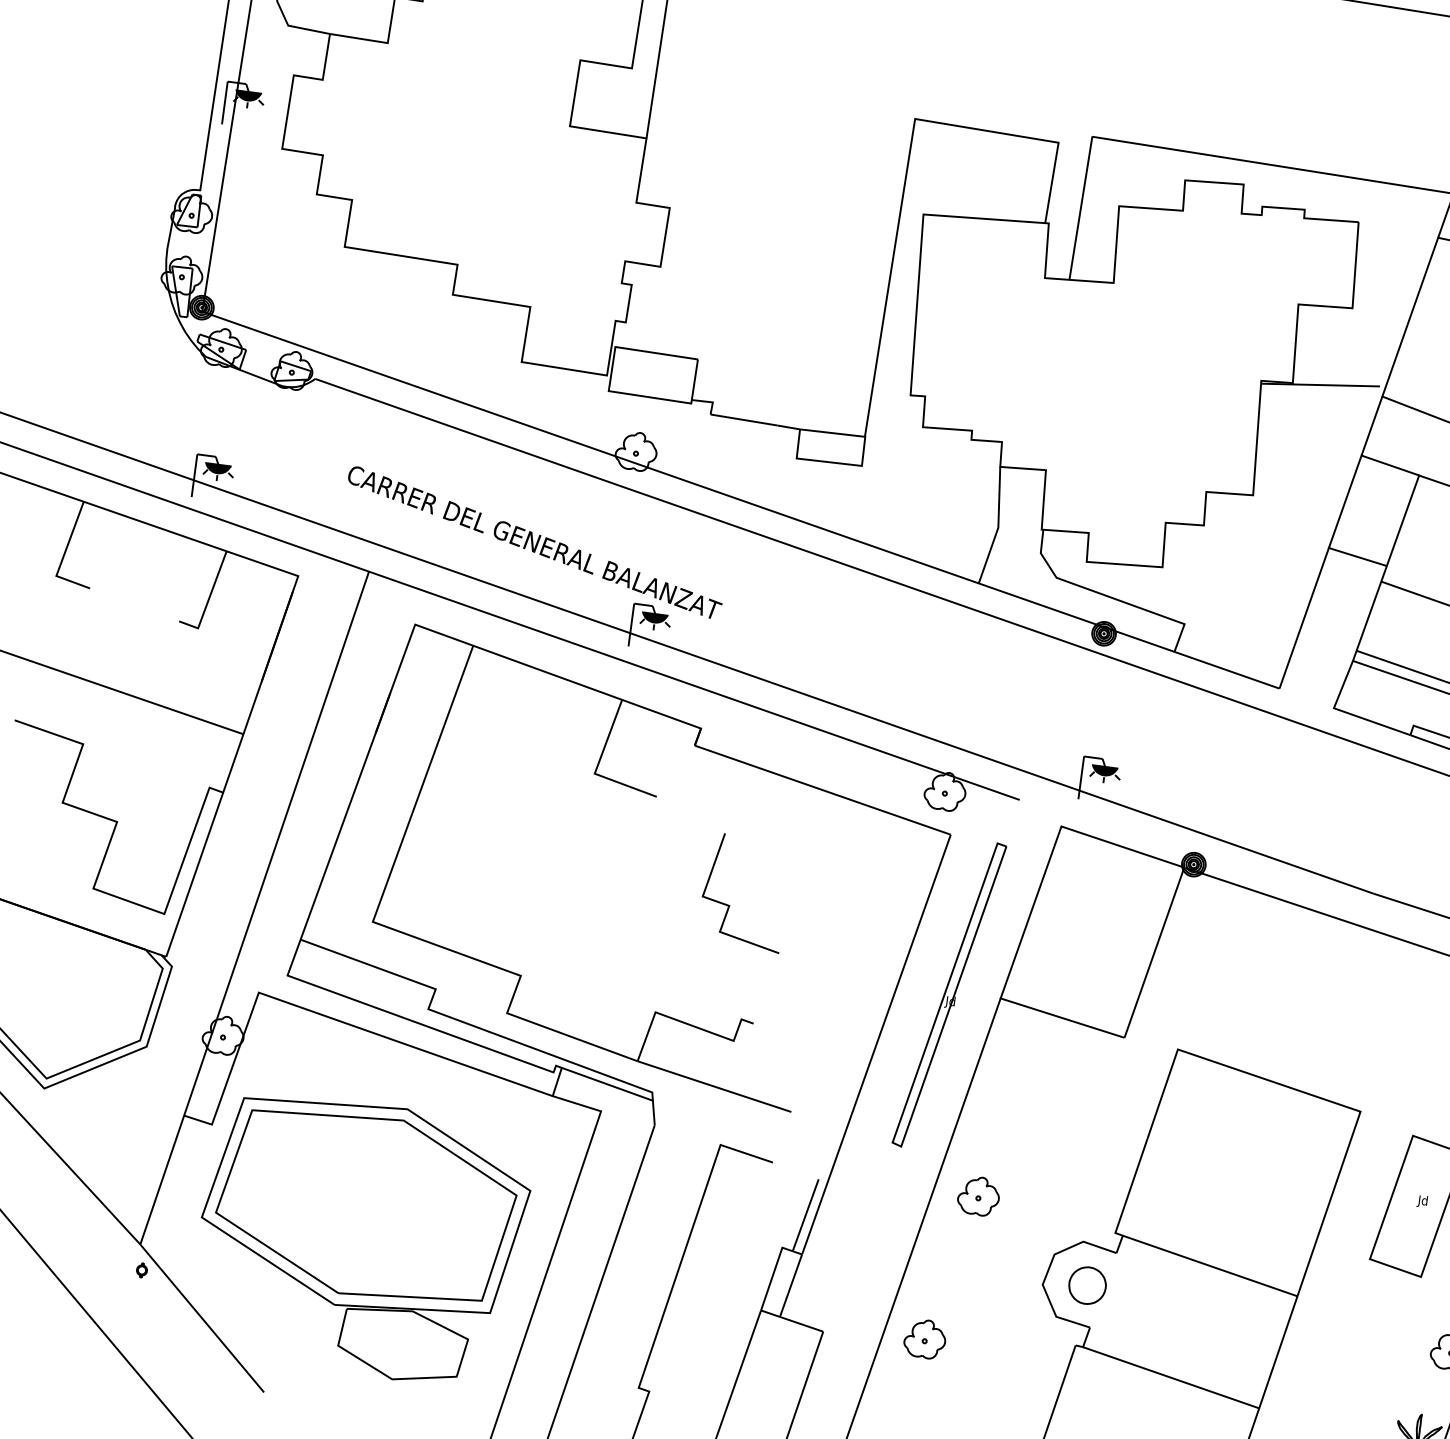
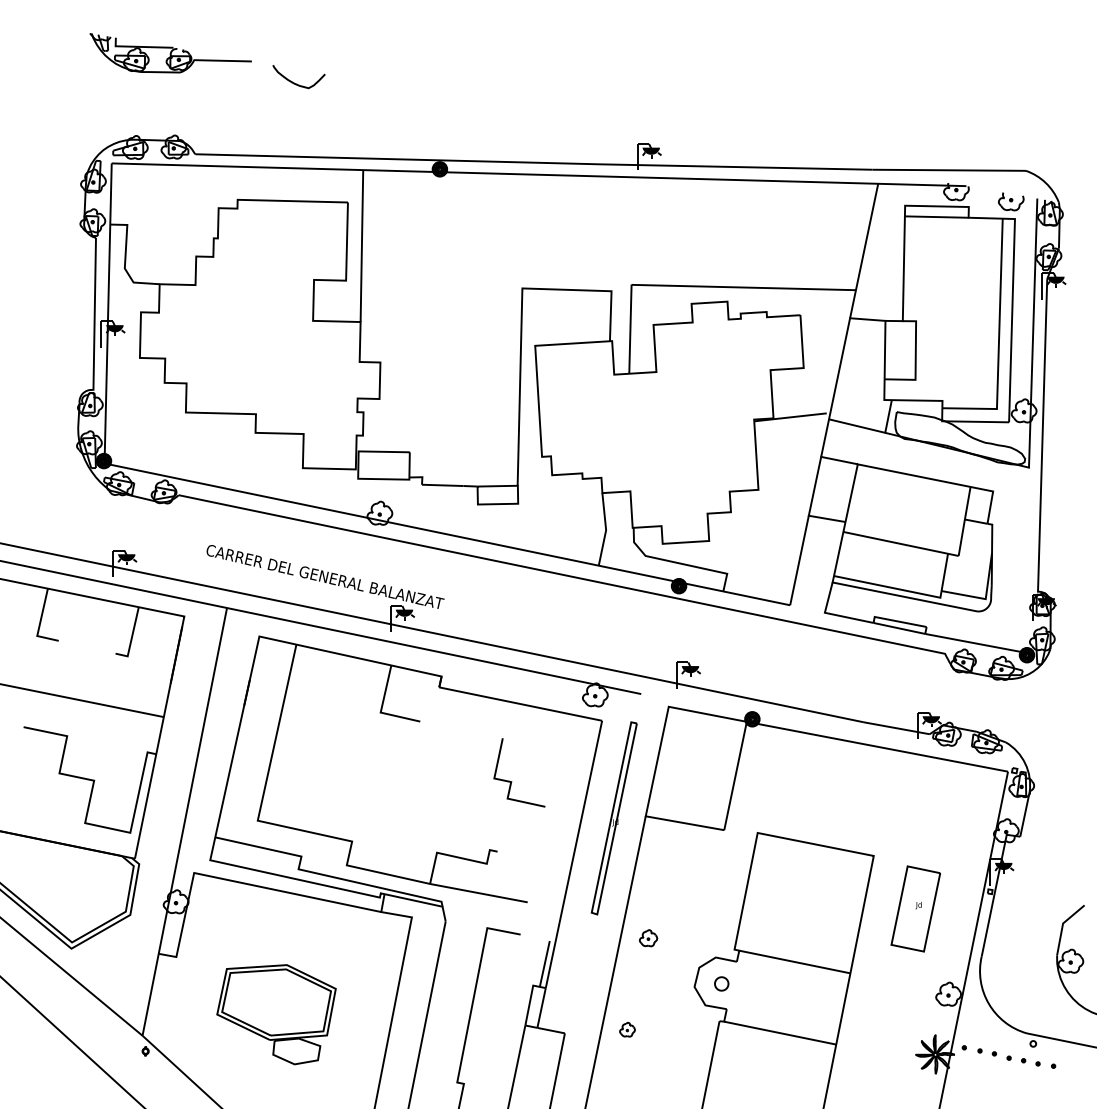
line: (731, 905) -> (512, 781), moved
part: (978, 1194) -> (648, 937), size x0.7
part: (361, 1239) -> (276, 1014), size x0.6
part: (1086, 1284) -> (721, 983), size x0.6
part: (925, 1338) -> (627, 1029), size x0.6

